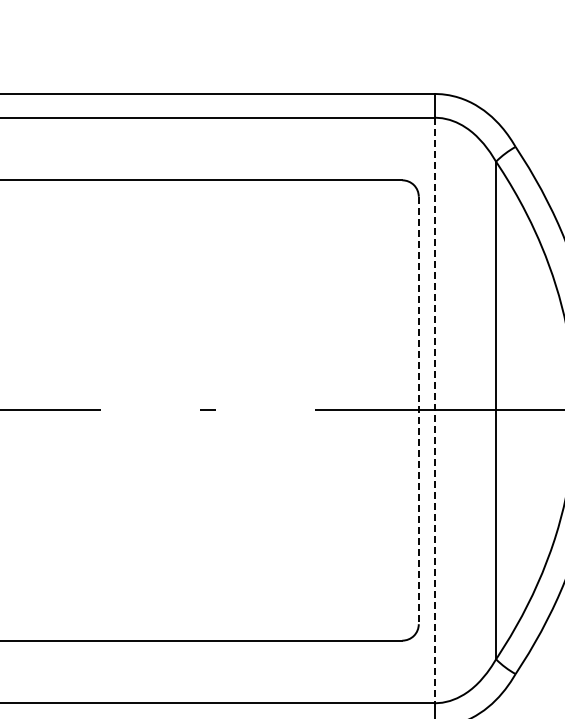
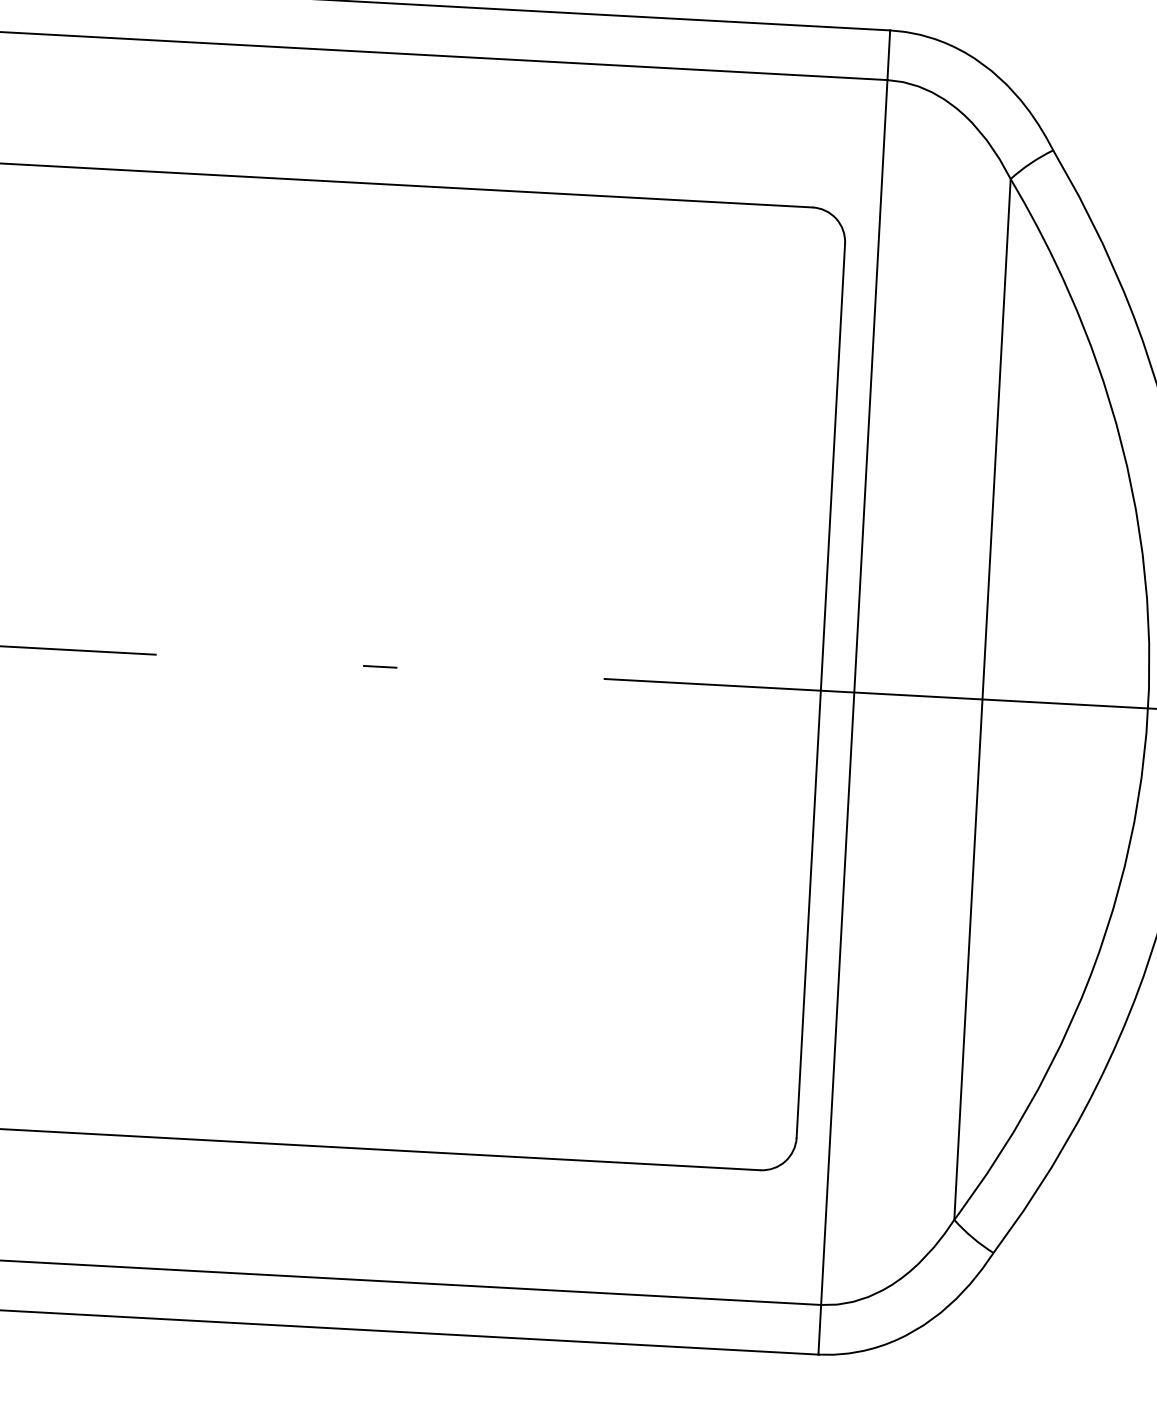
line: (418, 410) -> (820, 690), dashed -> solid
line: (434, 410) -> (853, 692), dashed -> solid

